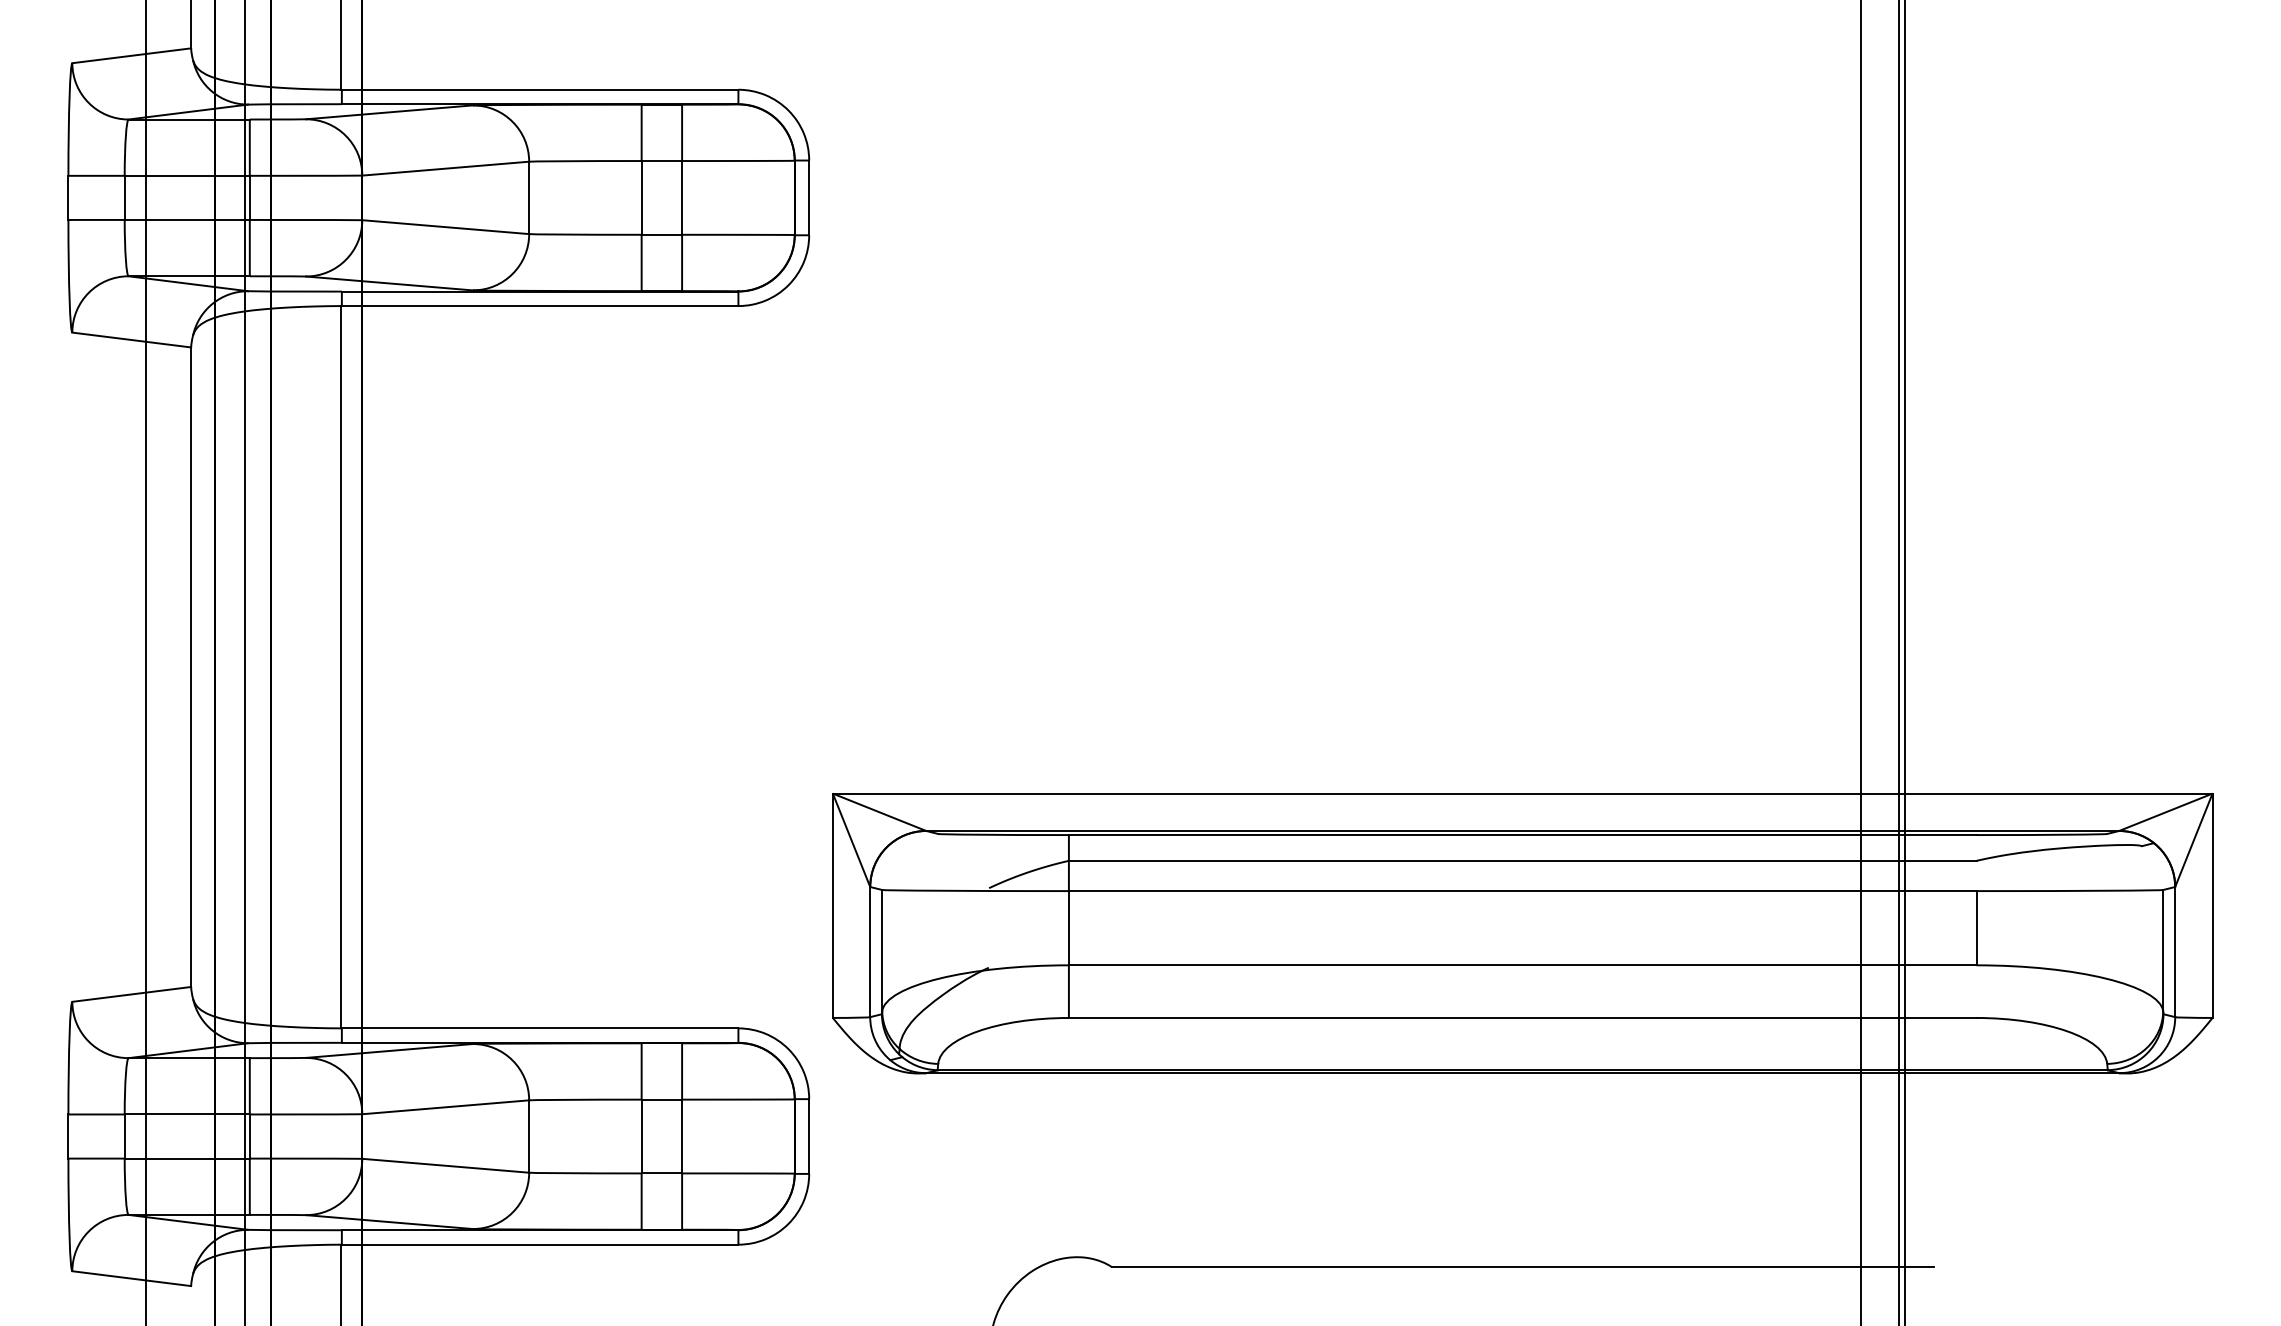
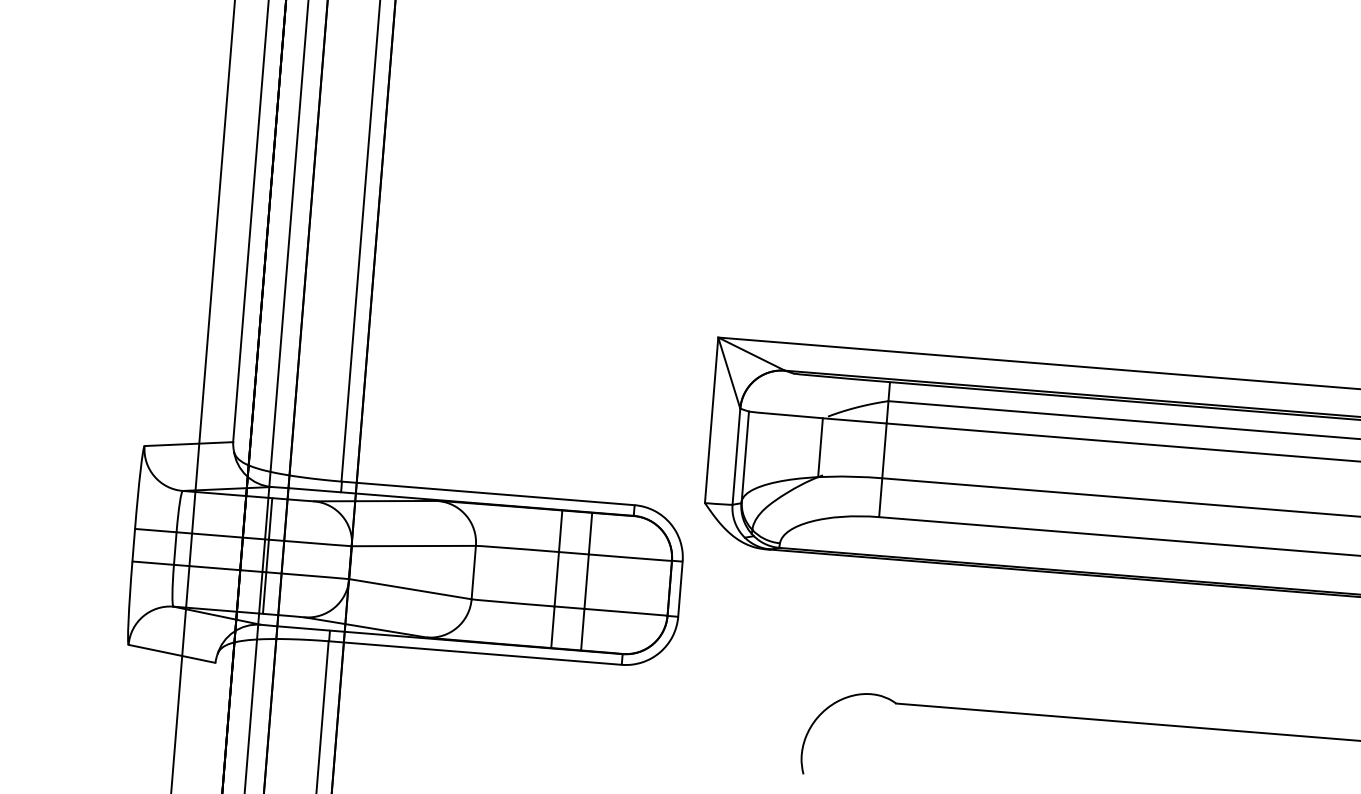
line: (982, 930) -> (820, 447), added

